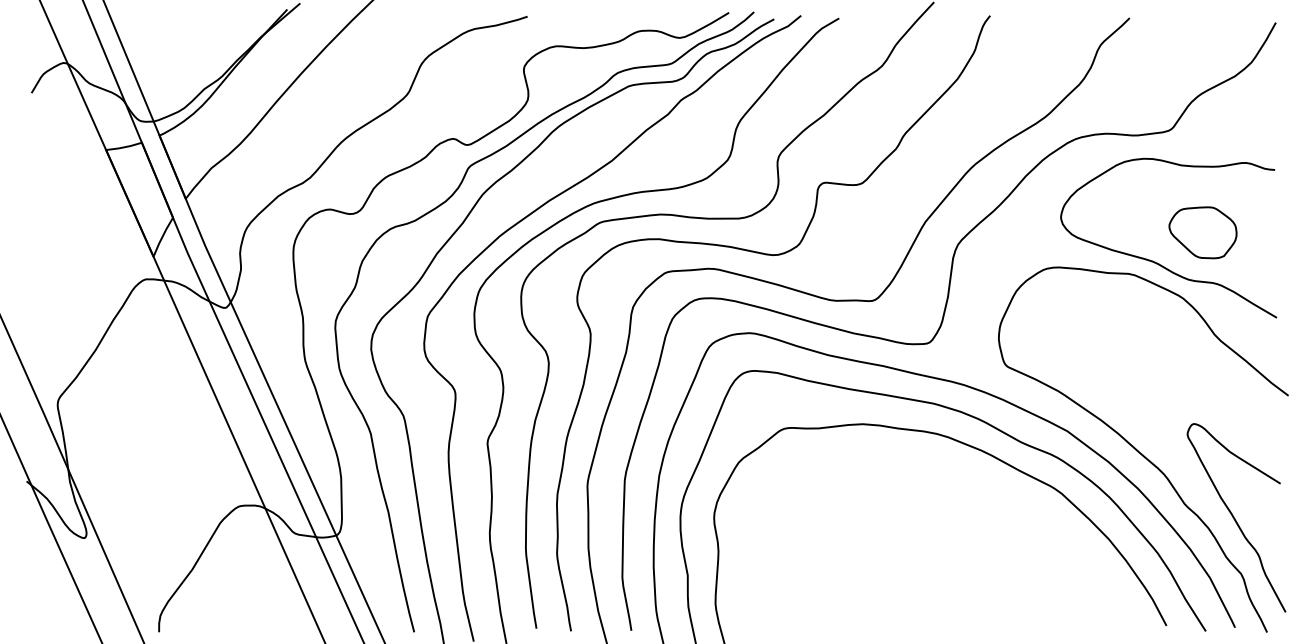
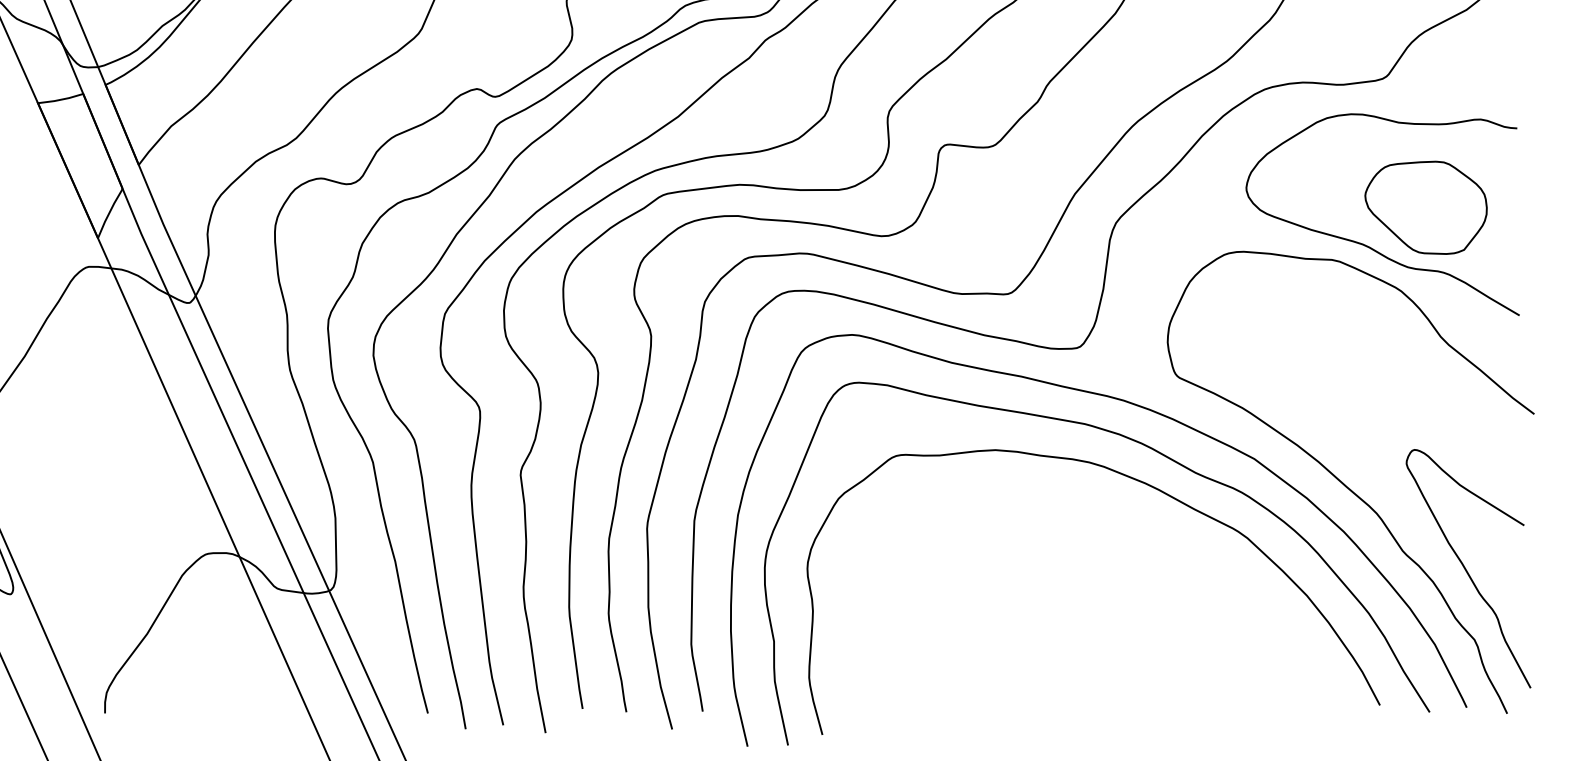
part: (1202, 232) -> (1425, 207), size x1.43

